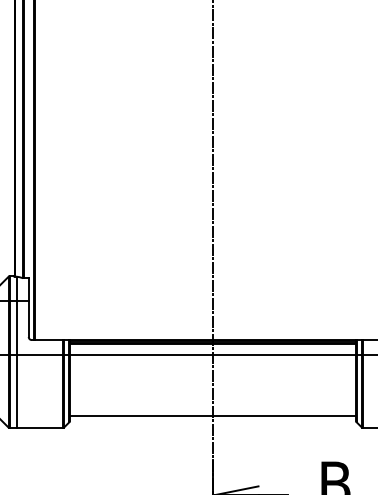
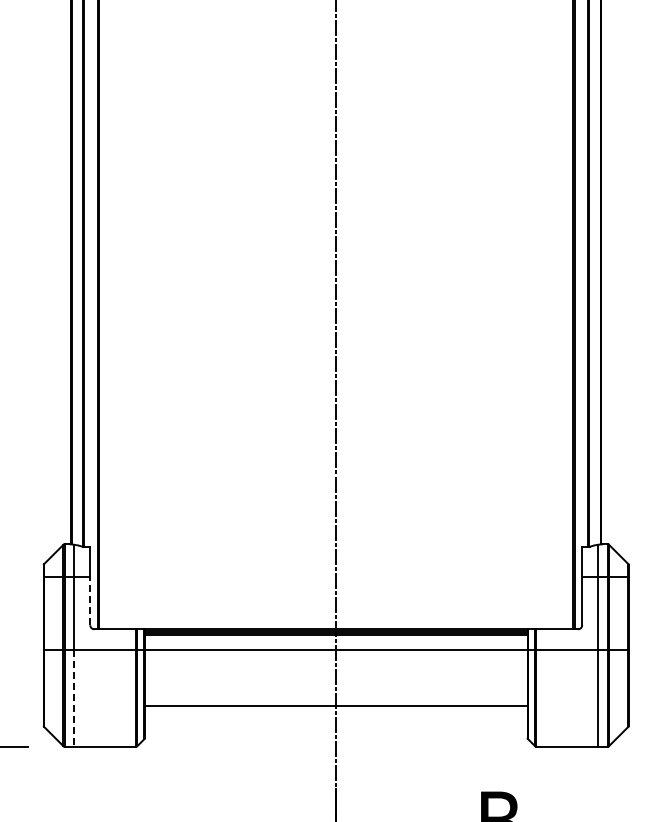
line: (28, 318) -> (90, 600), solid -> dashed
line: (16, 391) -> (74, 698), solid -> dashed
line: (212, 415) -> (335, 705), moved

